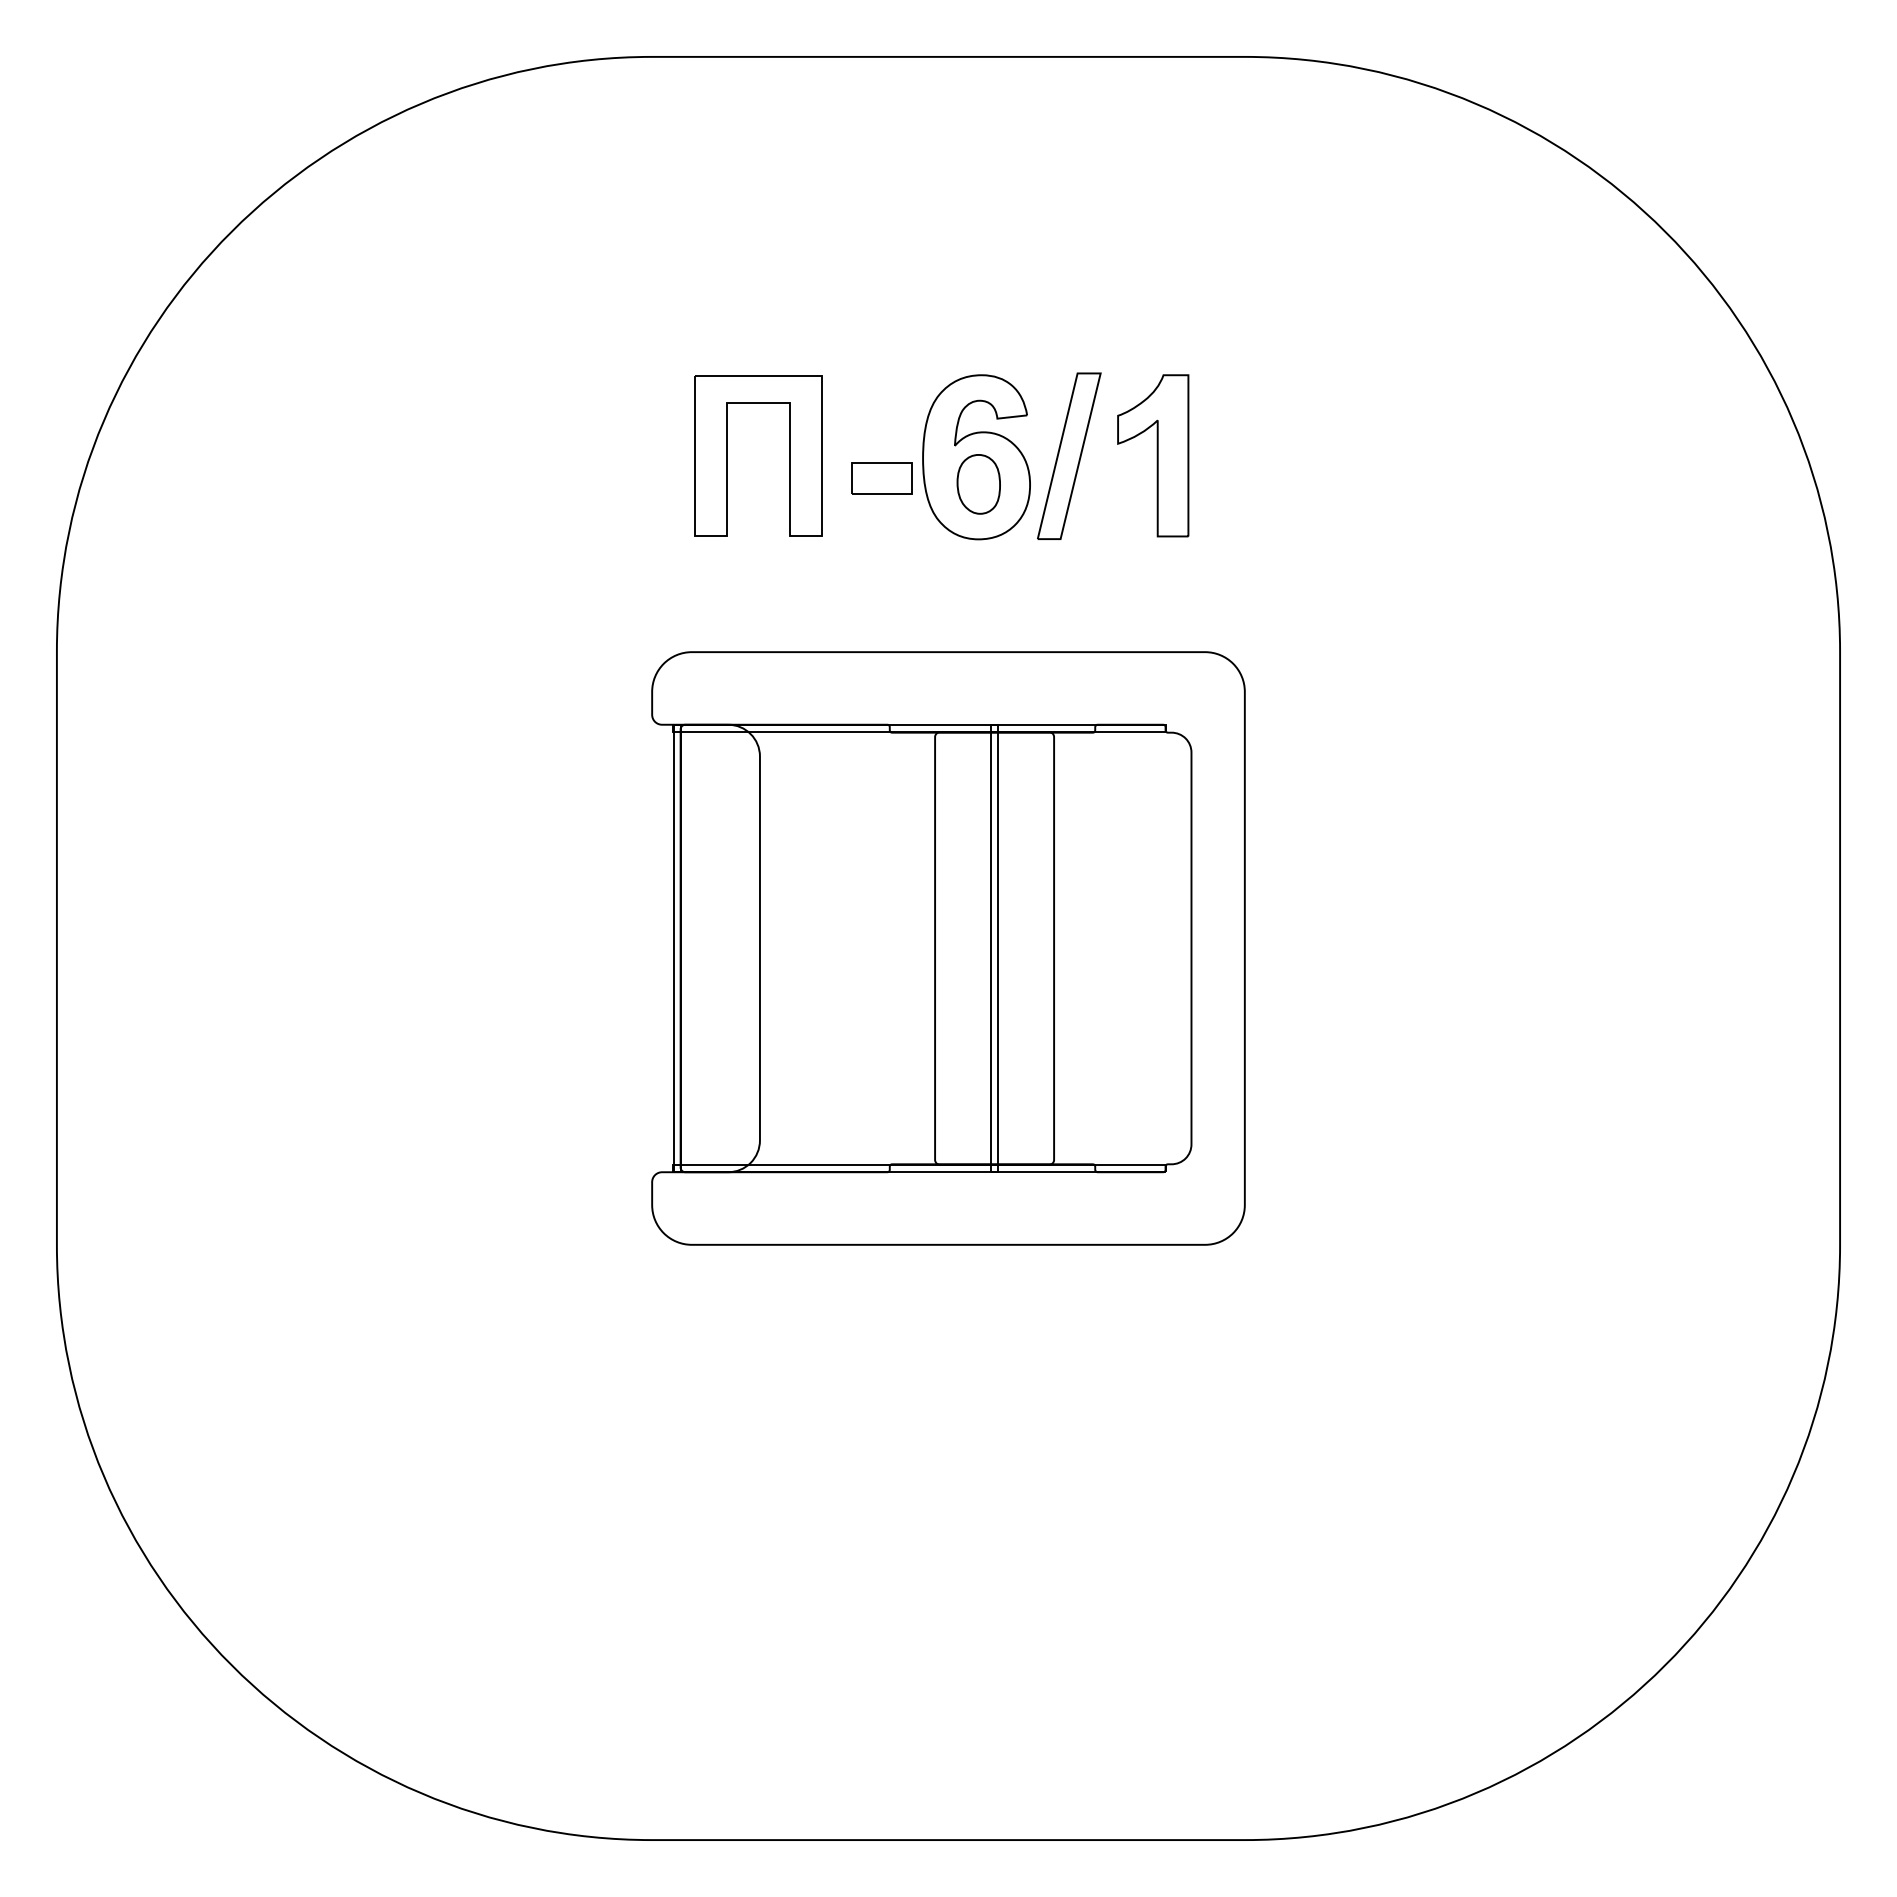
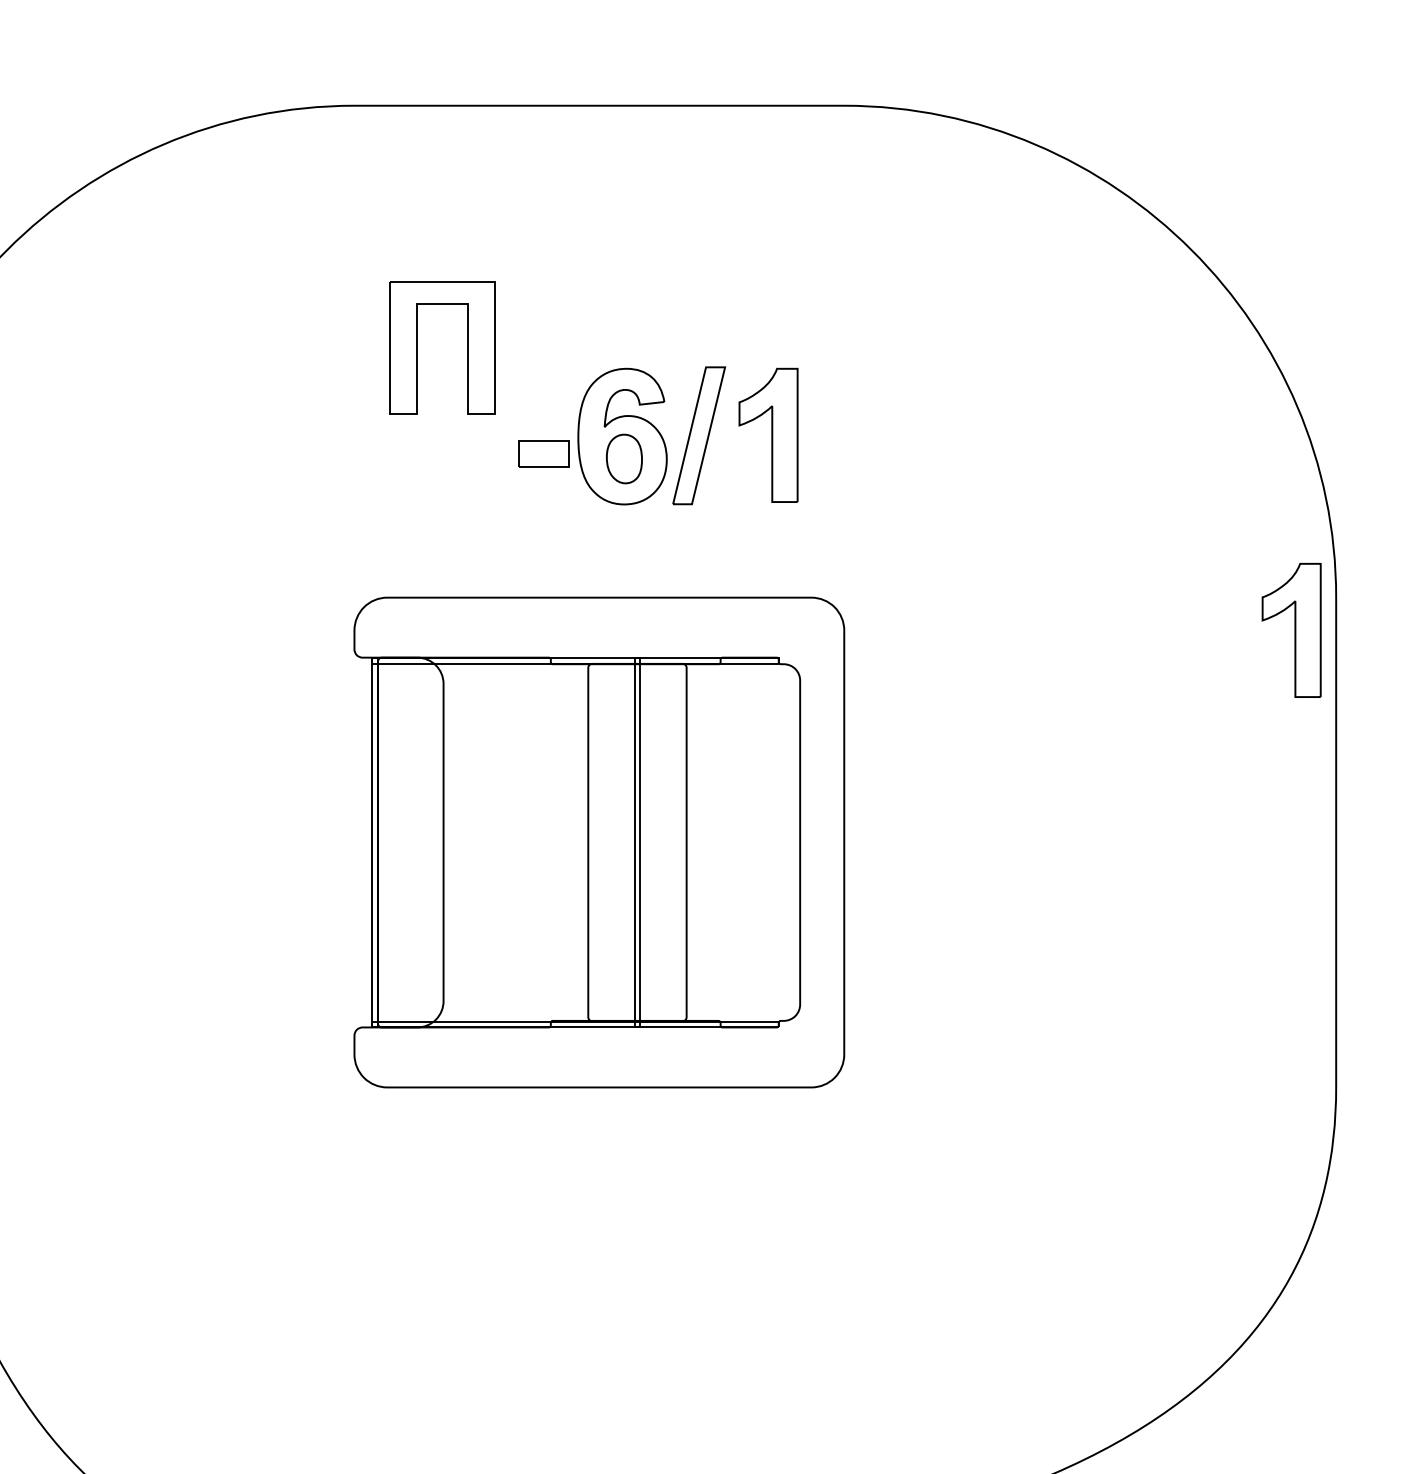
part: (727, 455) -> (416, 347), moved
part: (1786, 691) -> (1291, 630), added

